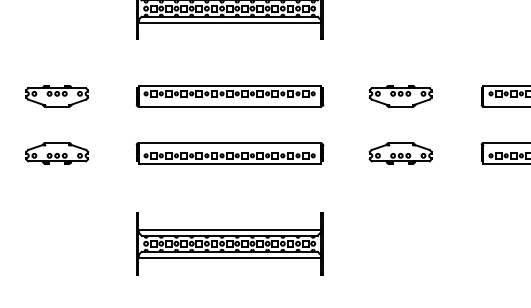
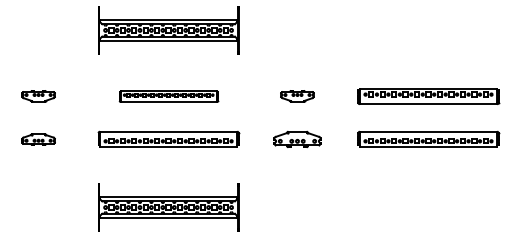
part: (56, 95) -> (38, 95), size x0.7
part: (400, 95) -> (297, 95), size x0.7
part: (229, 96) -> (168, 96), size x0.7
part: (56, 153) -> (38, 139), size x0.7

